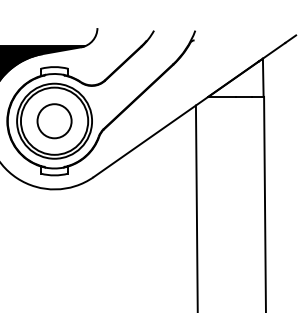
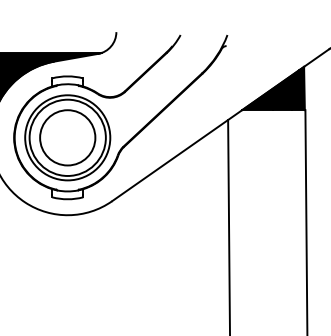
fill: (235, 77) -> (272, 88), added
circle: (54, 120) -> (67, 136), size x1.43

